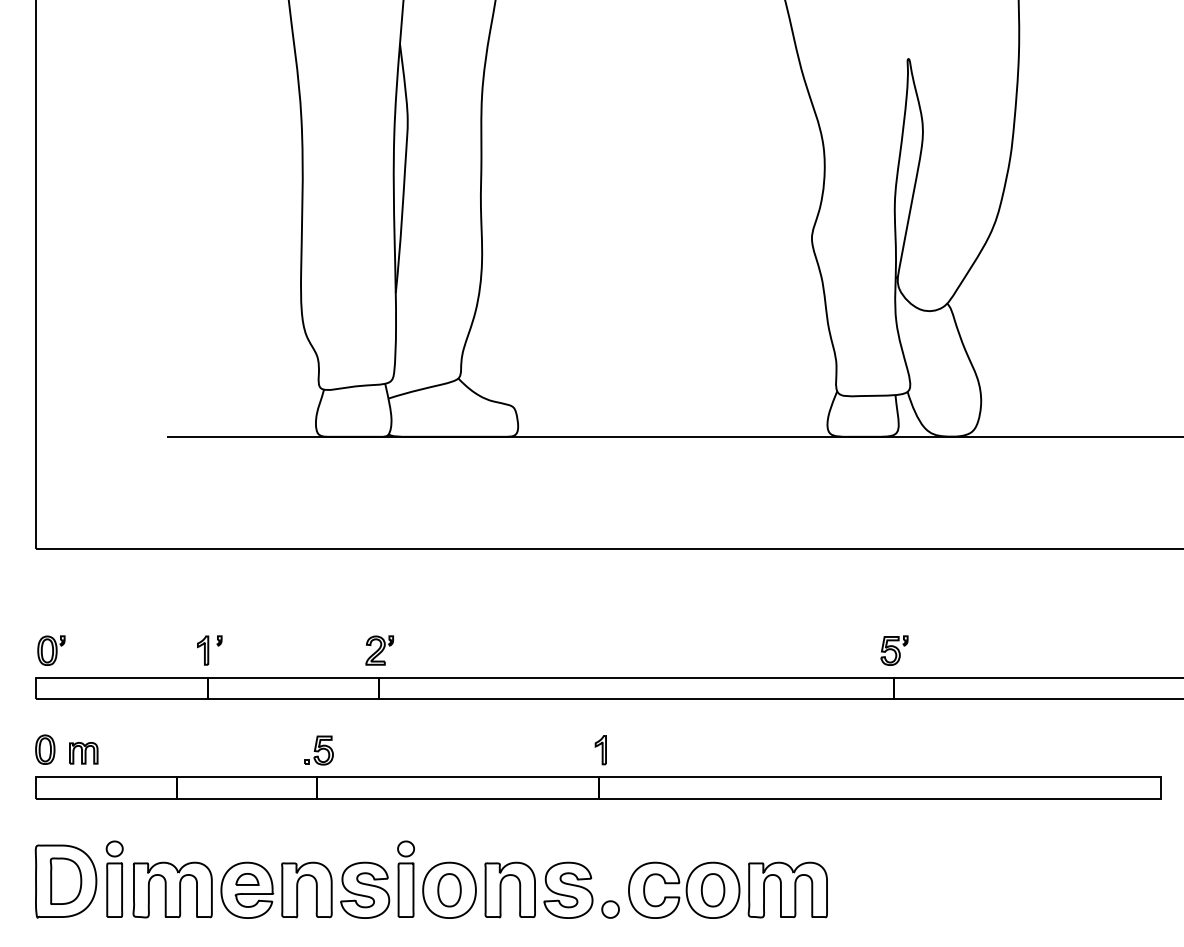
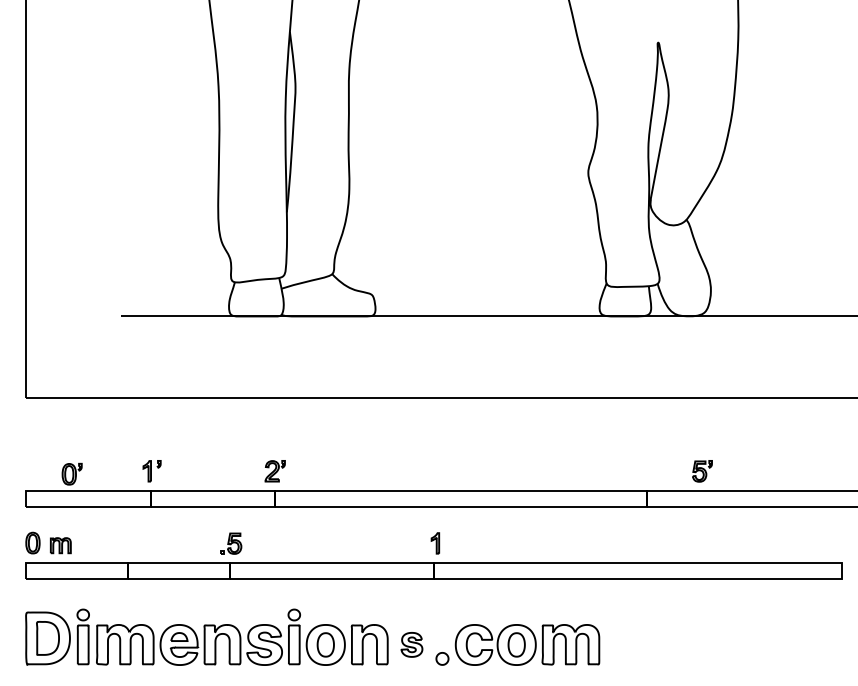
part: (51, 650) -> (72, 474), moved
part: (894, 650) -> (702, 471), moved
part: (568, 889) -> (411, 644), size x0.6

